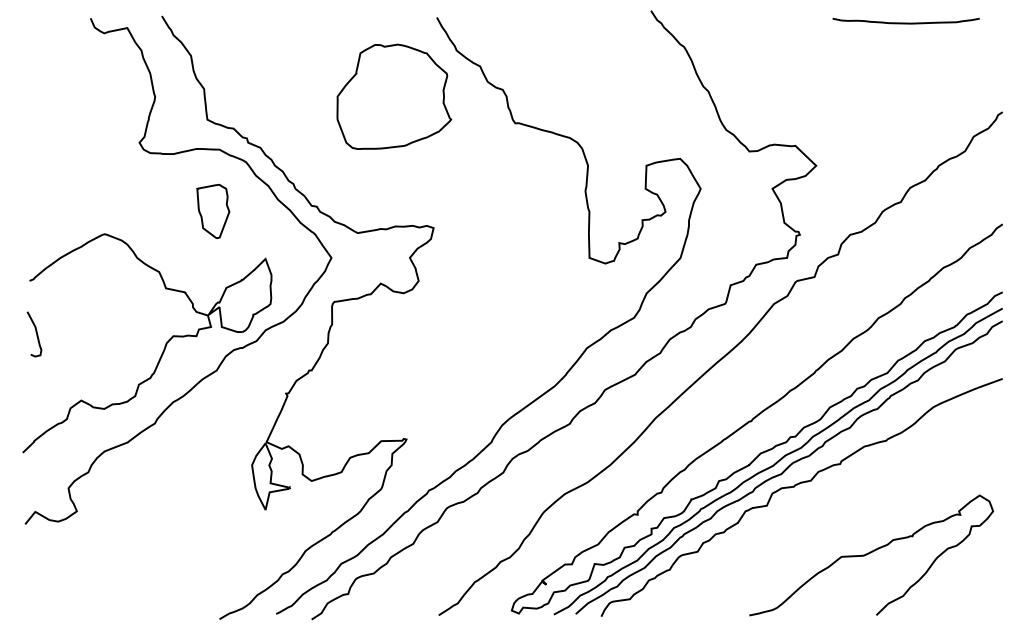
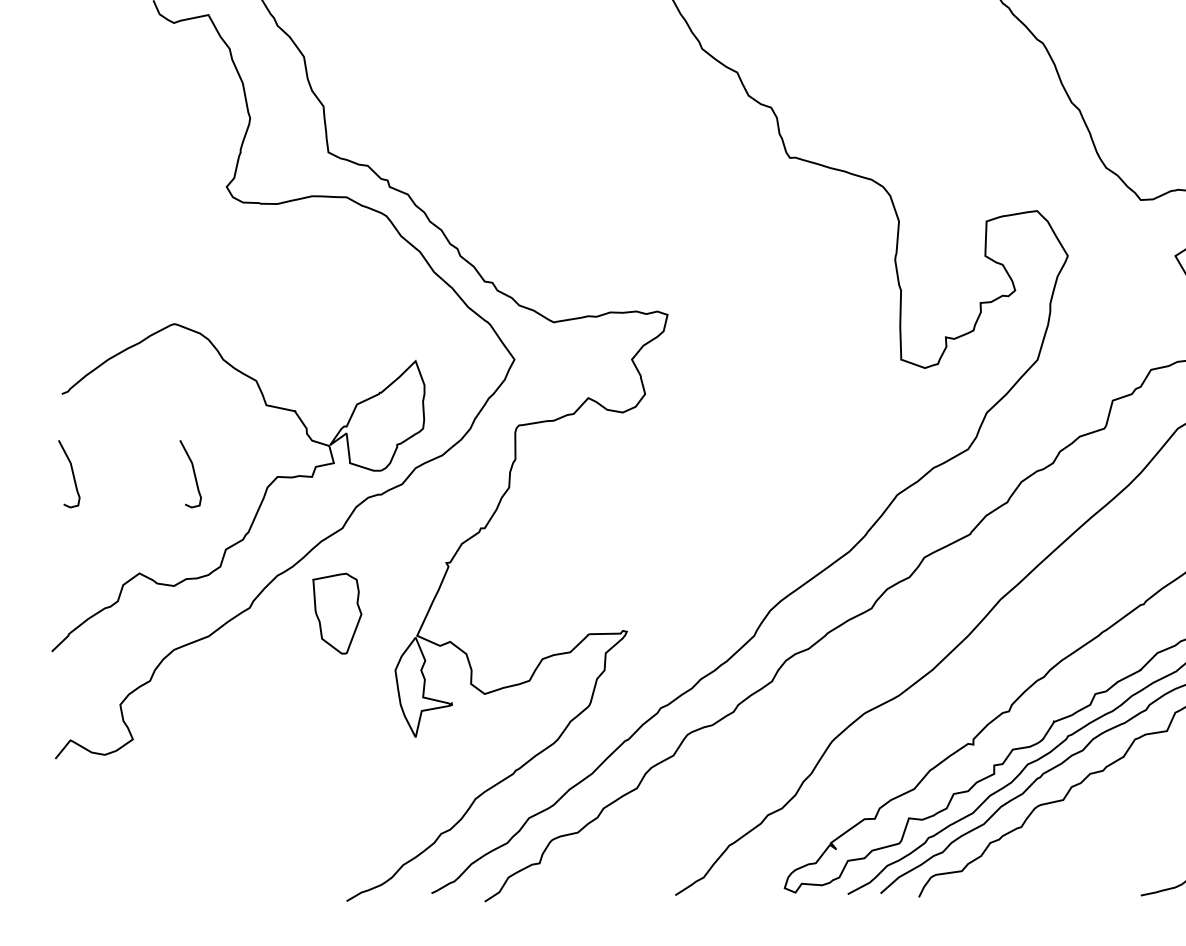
part: (394, 96) -> (608, 117), removed
part: (213, 210) -> (337, 612), moved
curve: (117, 334) -> (193, 474), added

